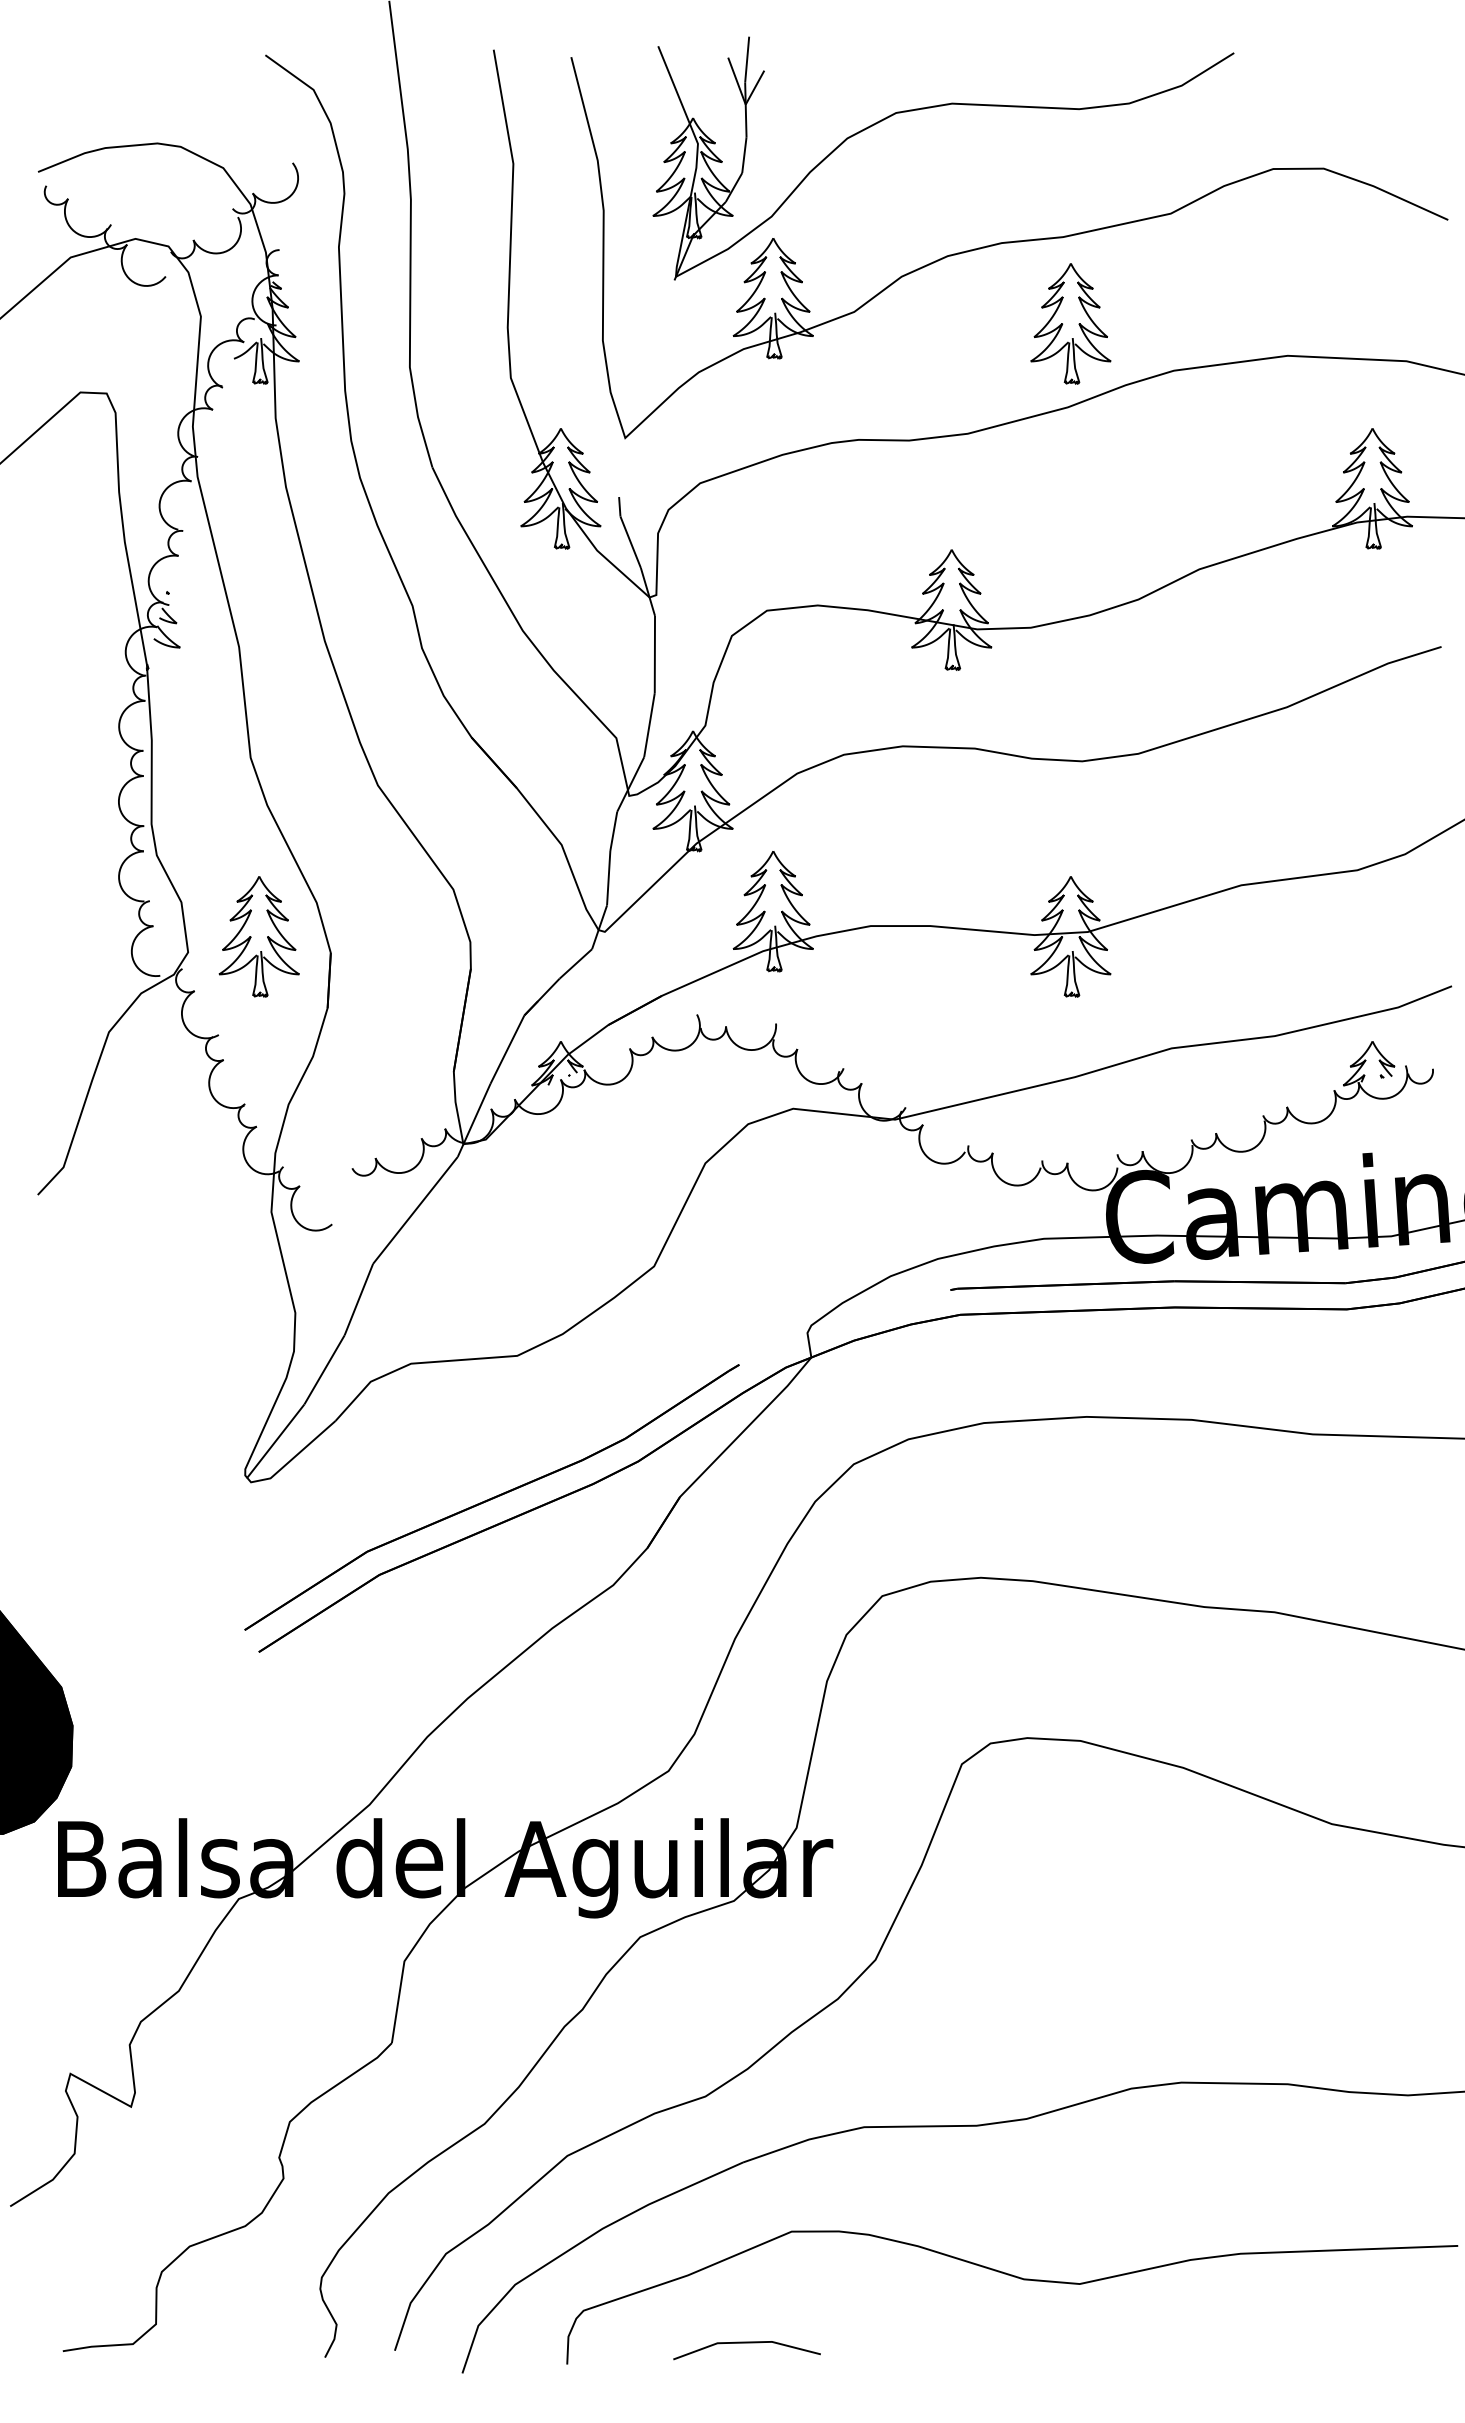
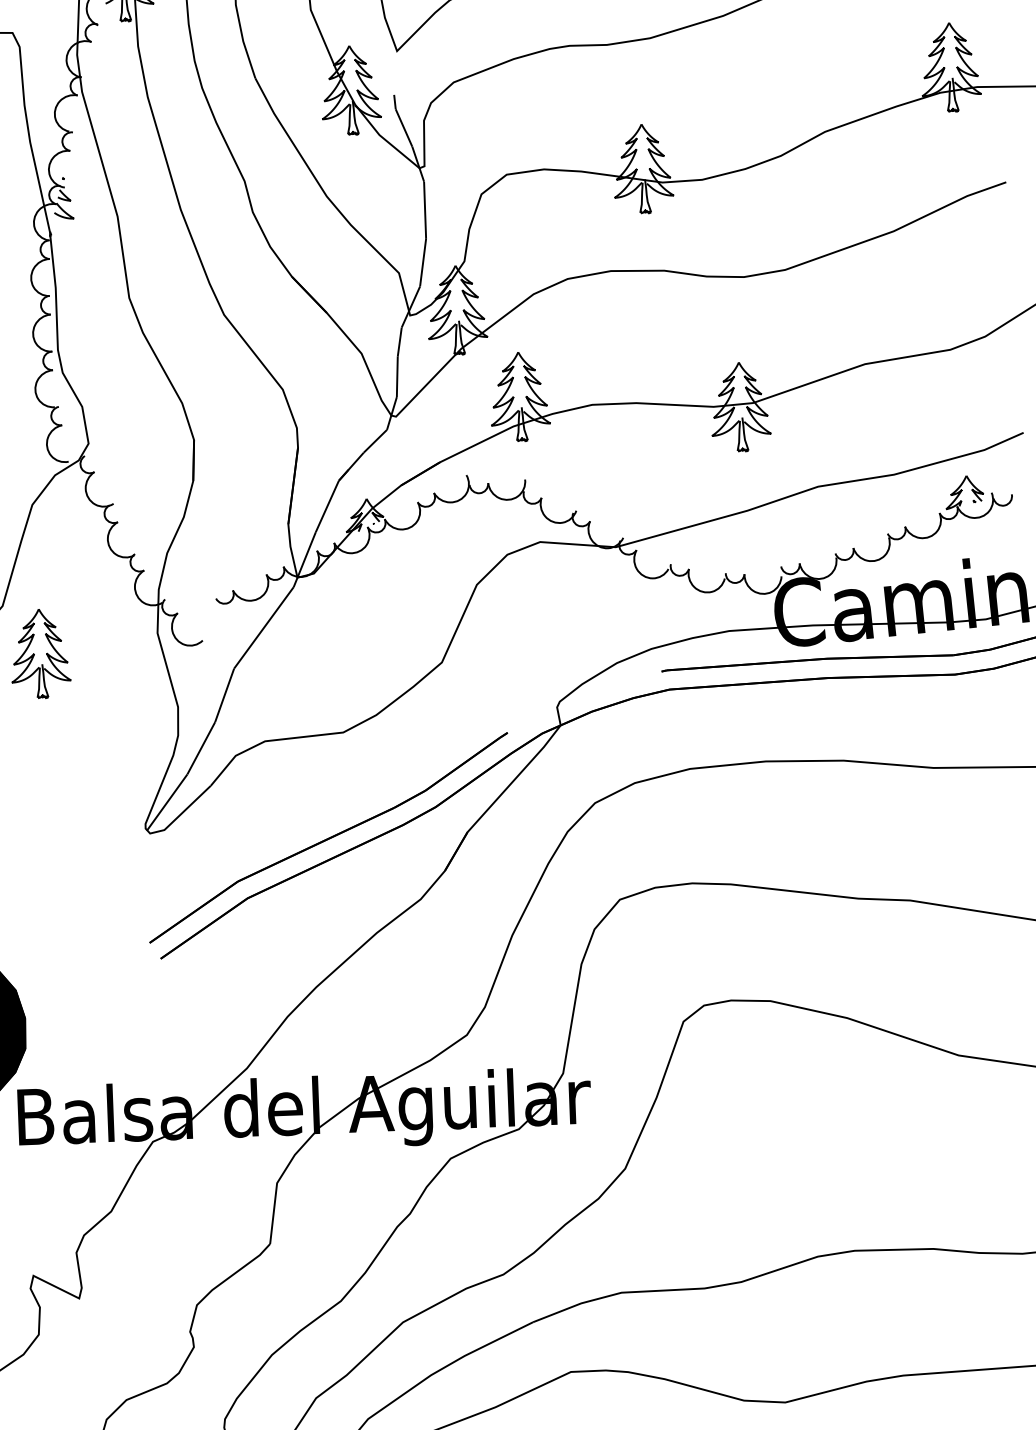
part: (258, 936) -> (39, 653), moved

